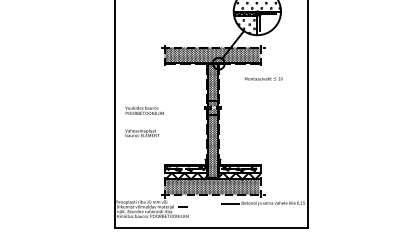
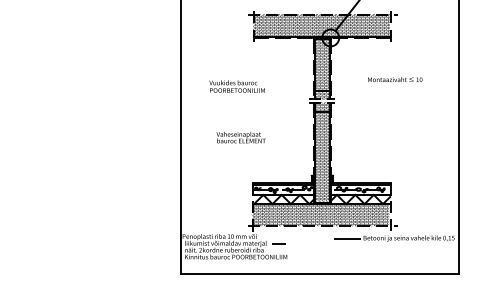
text: (263, 78) -> (394, 79), moved
text: (144, 110) -> (236, 86), moved
text: (142, 133) -> (241, 138), moved

